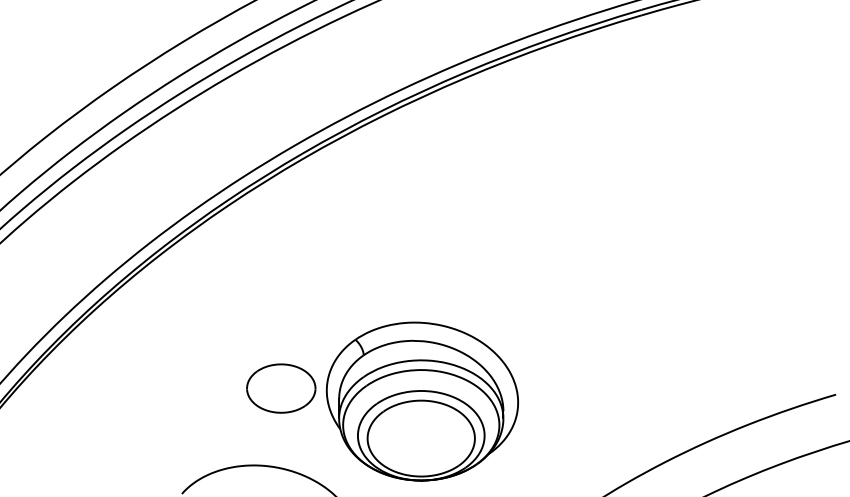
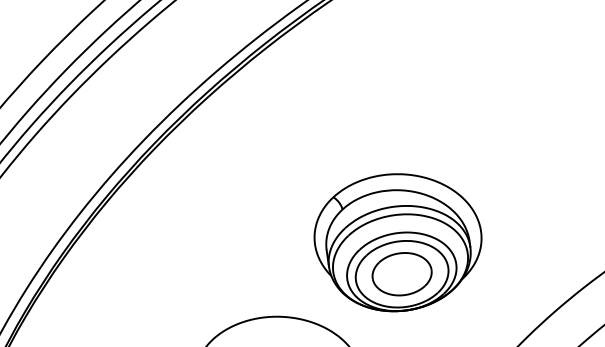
part: (281, 388) -> (402, 274), moved

